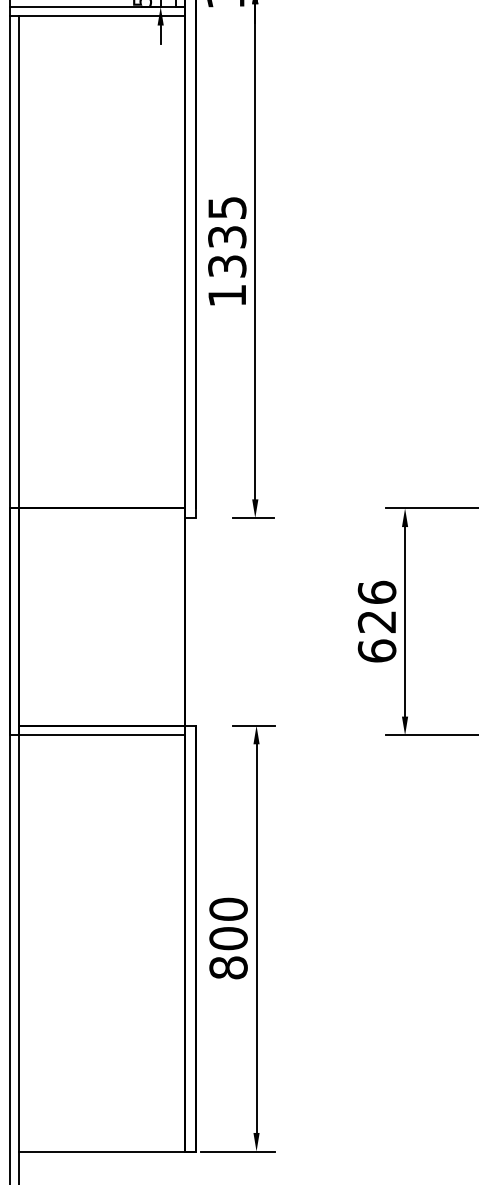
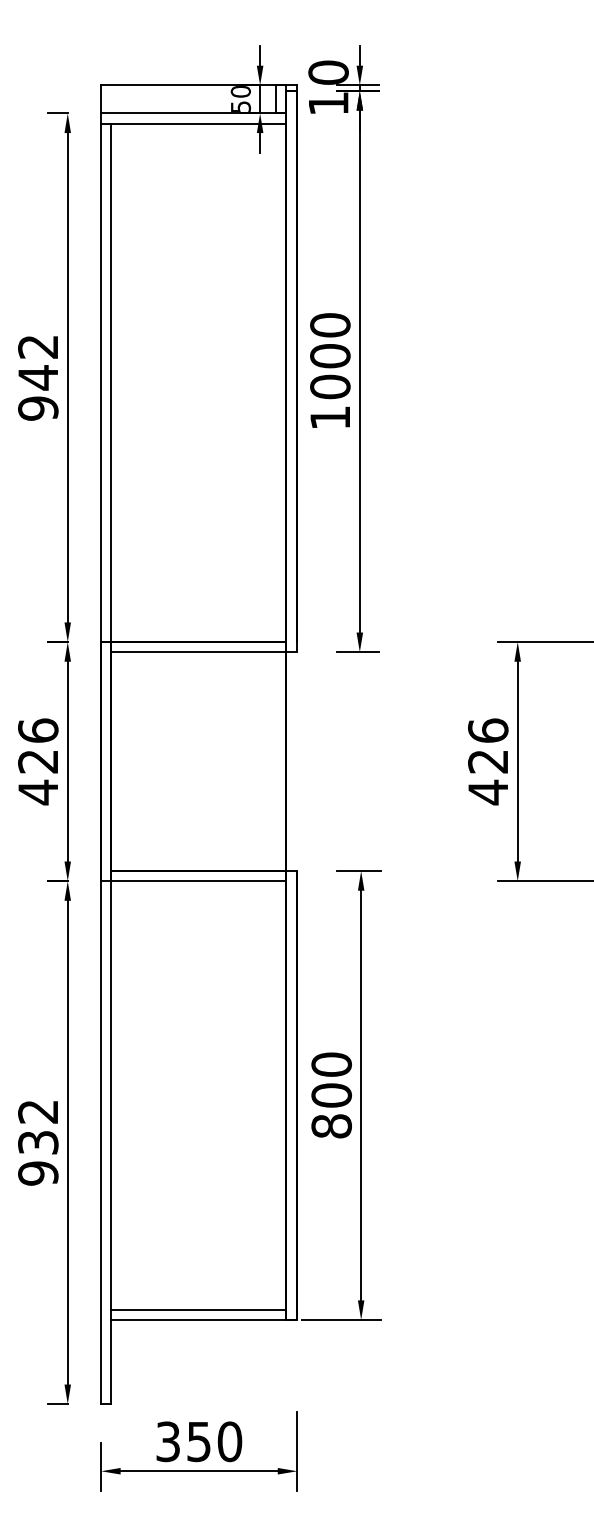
text: (227, 237) -> (330, 356), 1335 -> 1000
line: (102, 518) -> (198, 652), added
text: (377, 651) -> (488, 792), 626 -> 426
line: (102, 1141) -> (198, 1309), added

